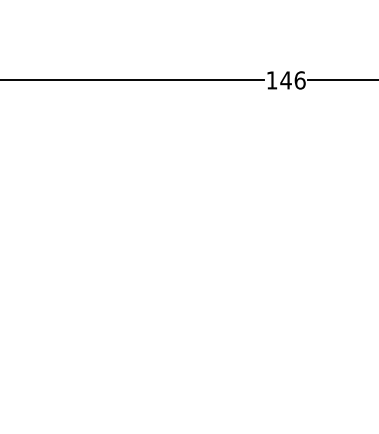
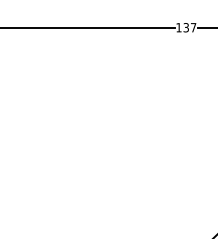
text: (292, 79) -> (189, 27), 146 -> 137

